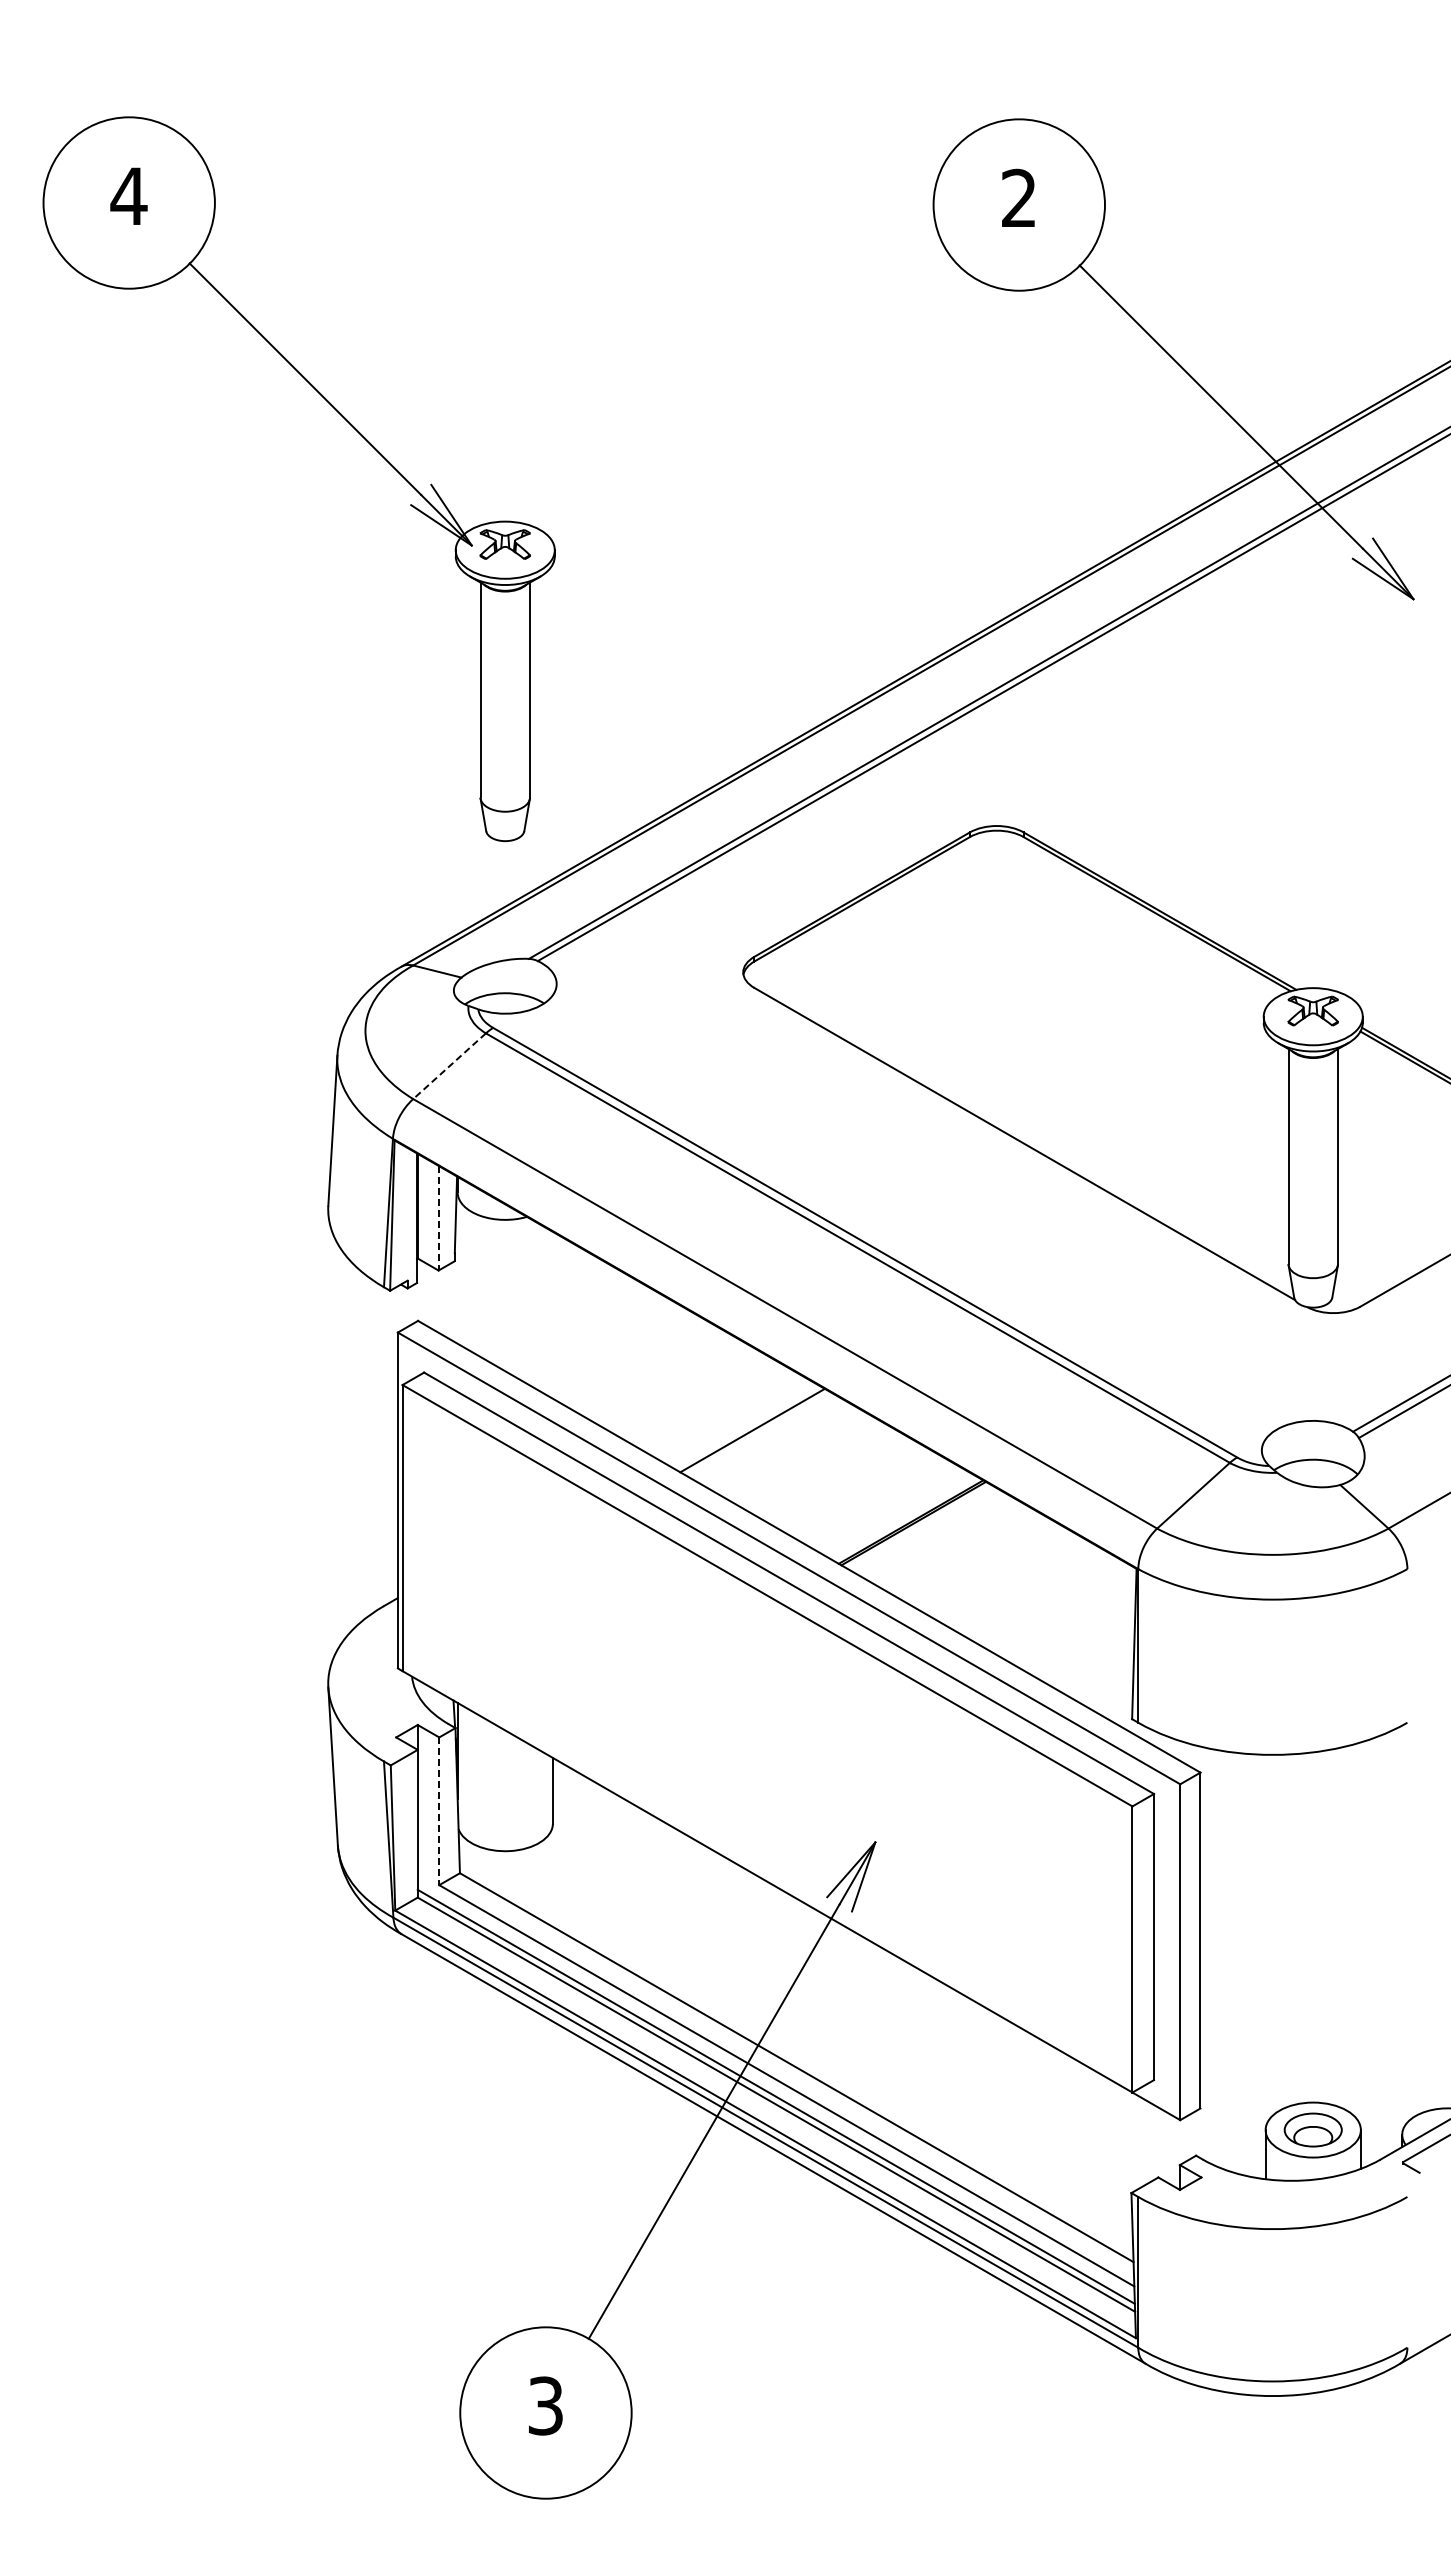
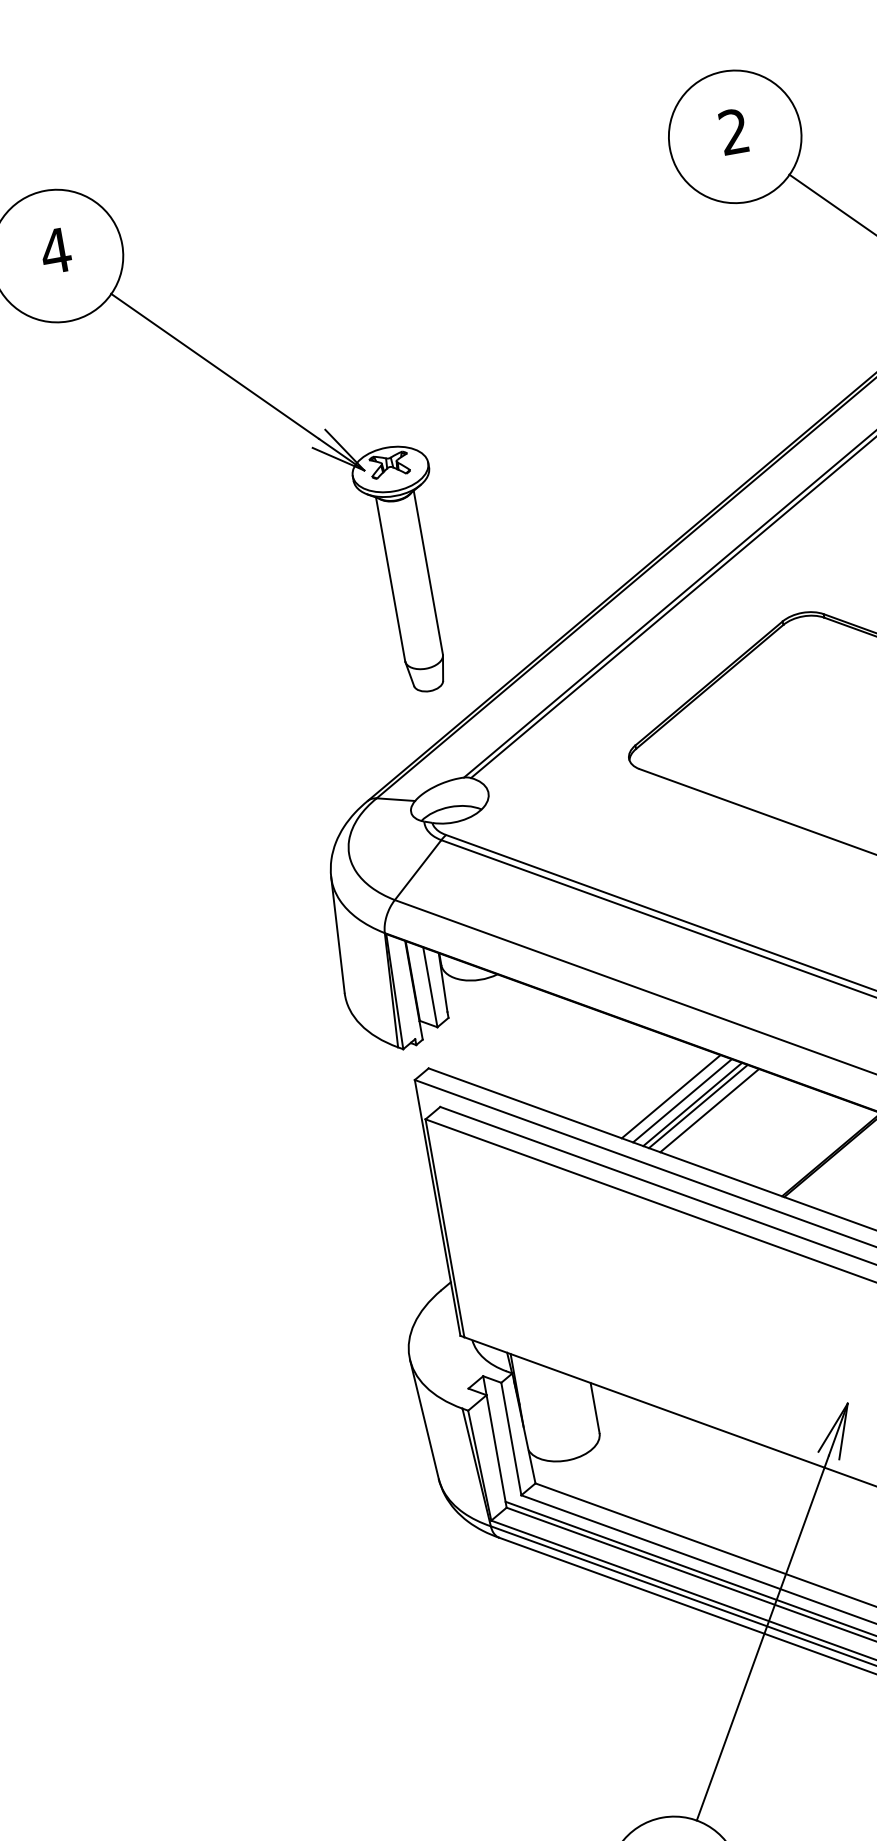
line: (449, 1066) -> (418, 870), dashed -> solid
line: (438, 1218) -> (430, 987), dashed -> solid
line: (720, 1411) -> (671, 1096), added
line: (733, 1419) -> (682, 1100), added
line: (745, 1426) -> (692, 1104), added
line: (765, 1438) -> (709, 1110), added
line: (439, 1811) -> (511, 1439), dashed -> solid

